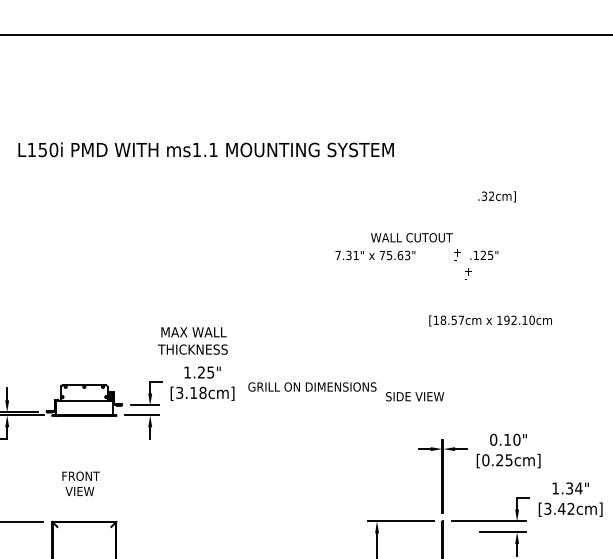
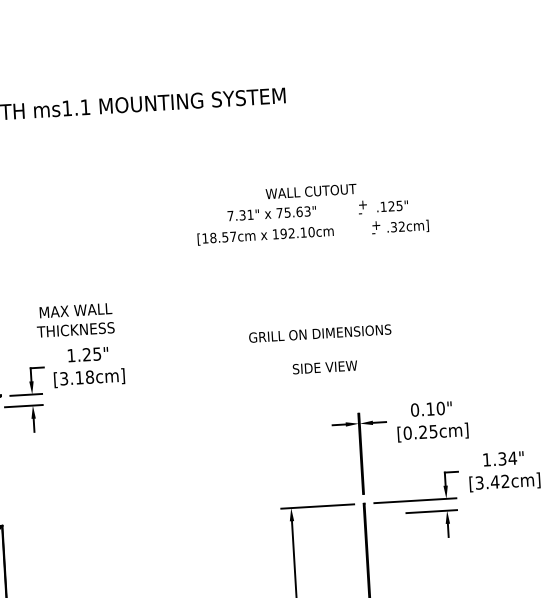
text: (496, 196) -> (407, 226), moved
text: (490, 320) -> (265, 235), moved
text: (312, 386) -> (320, 333), moved

